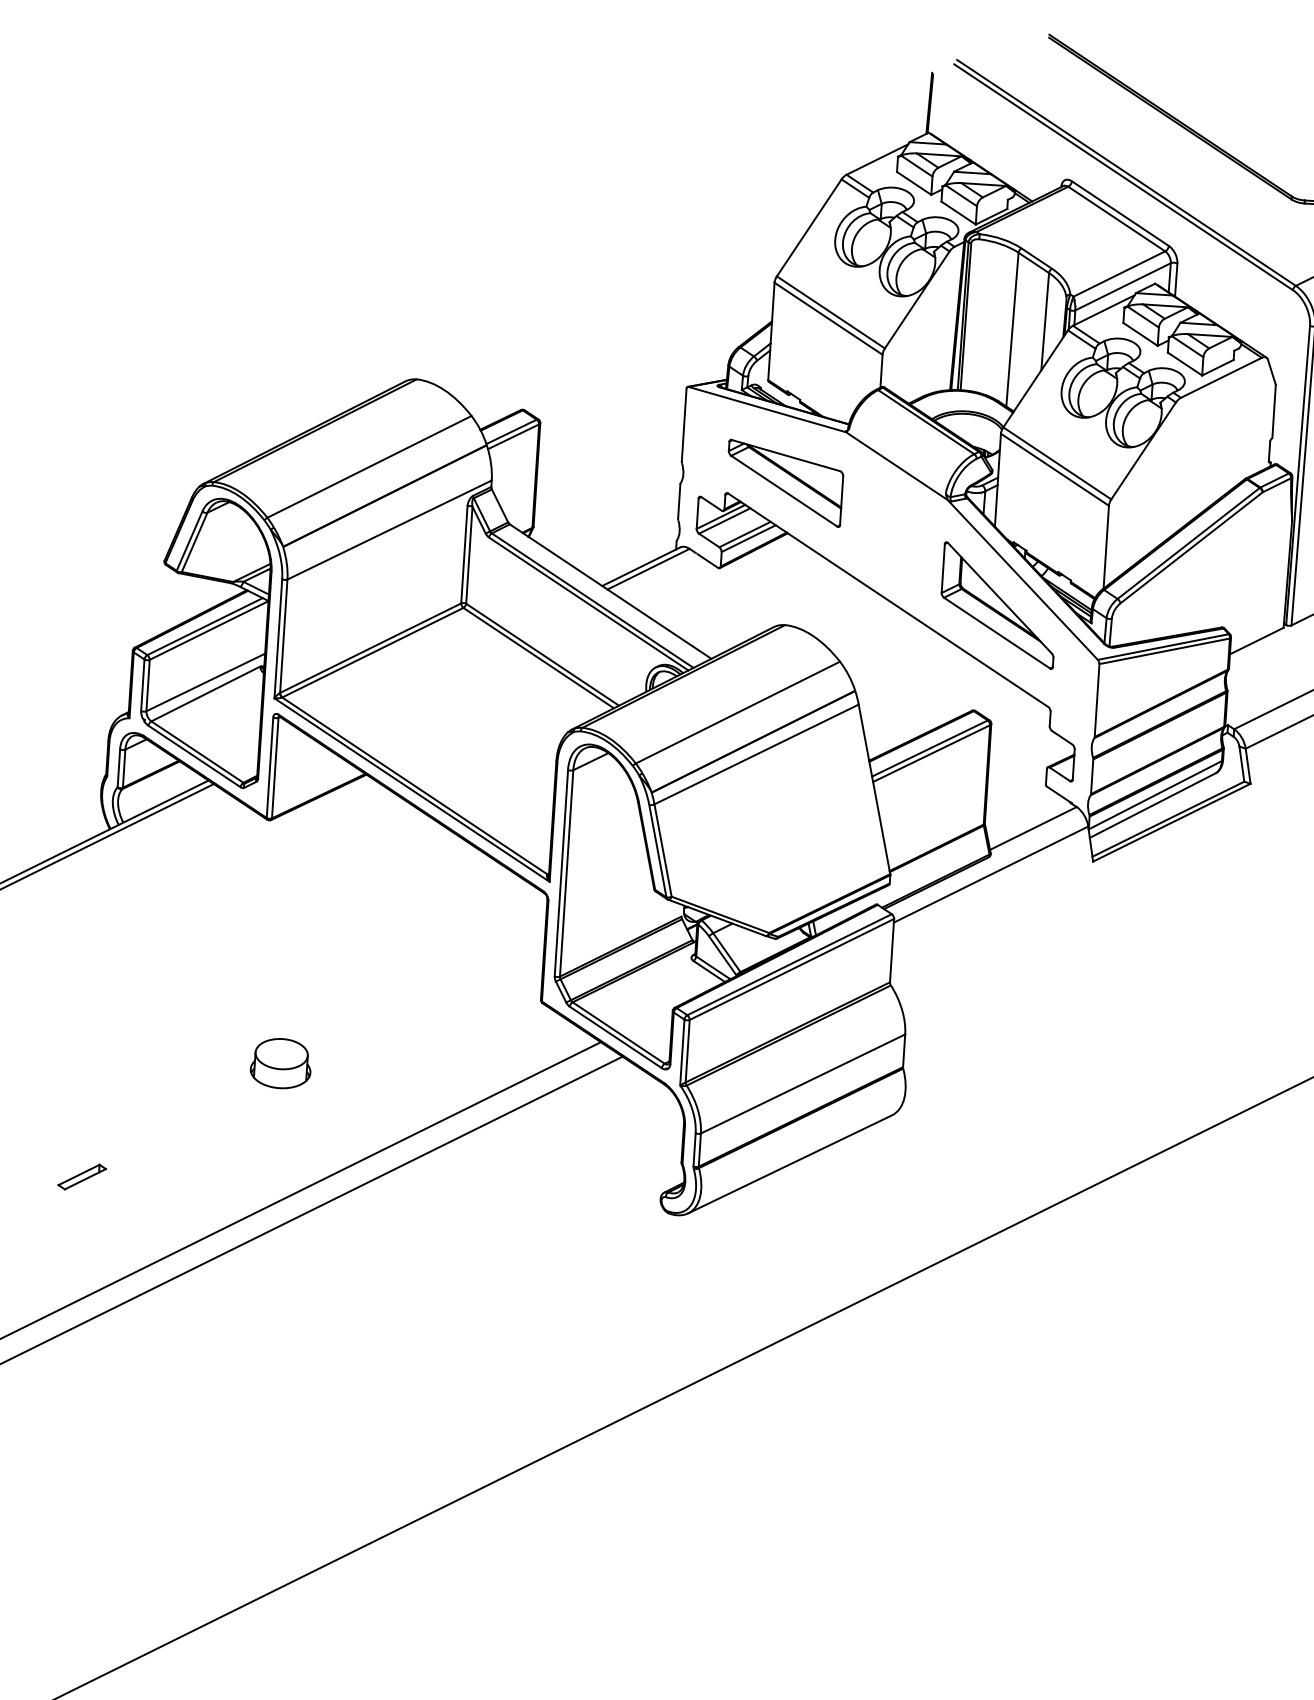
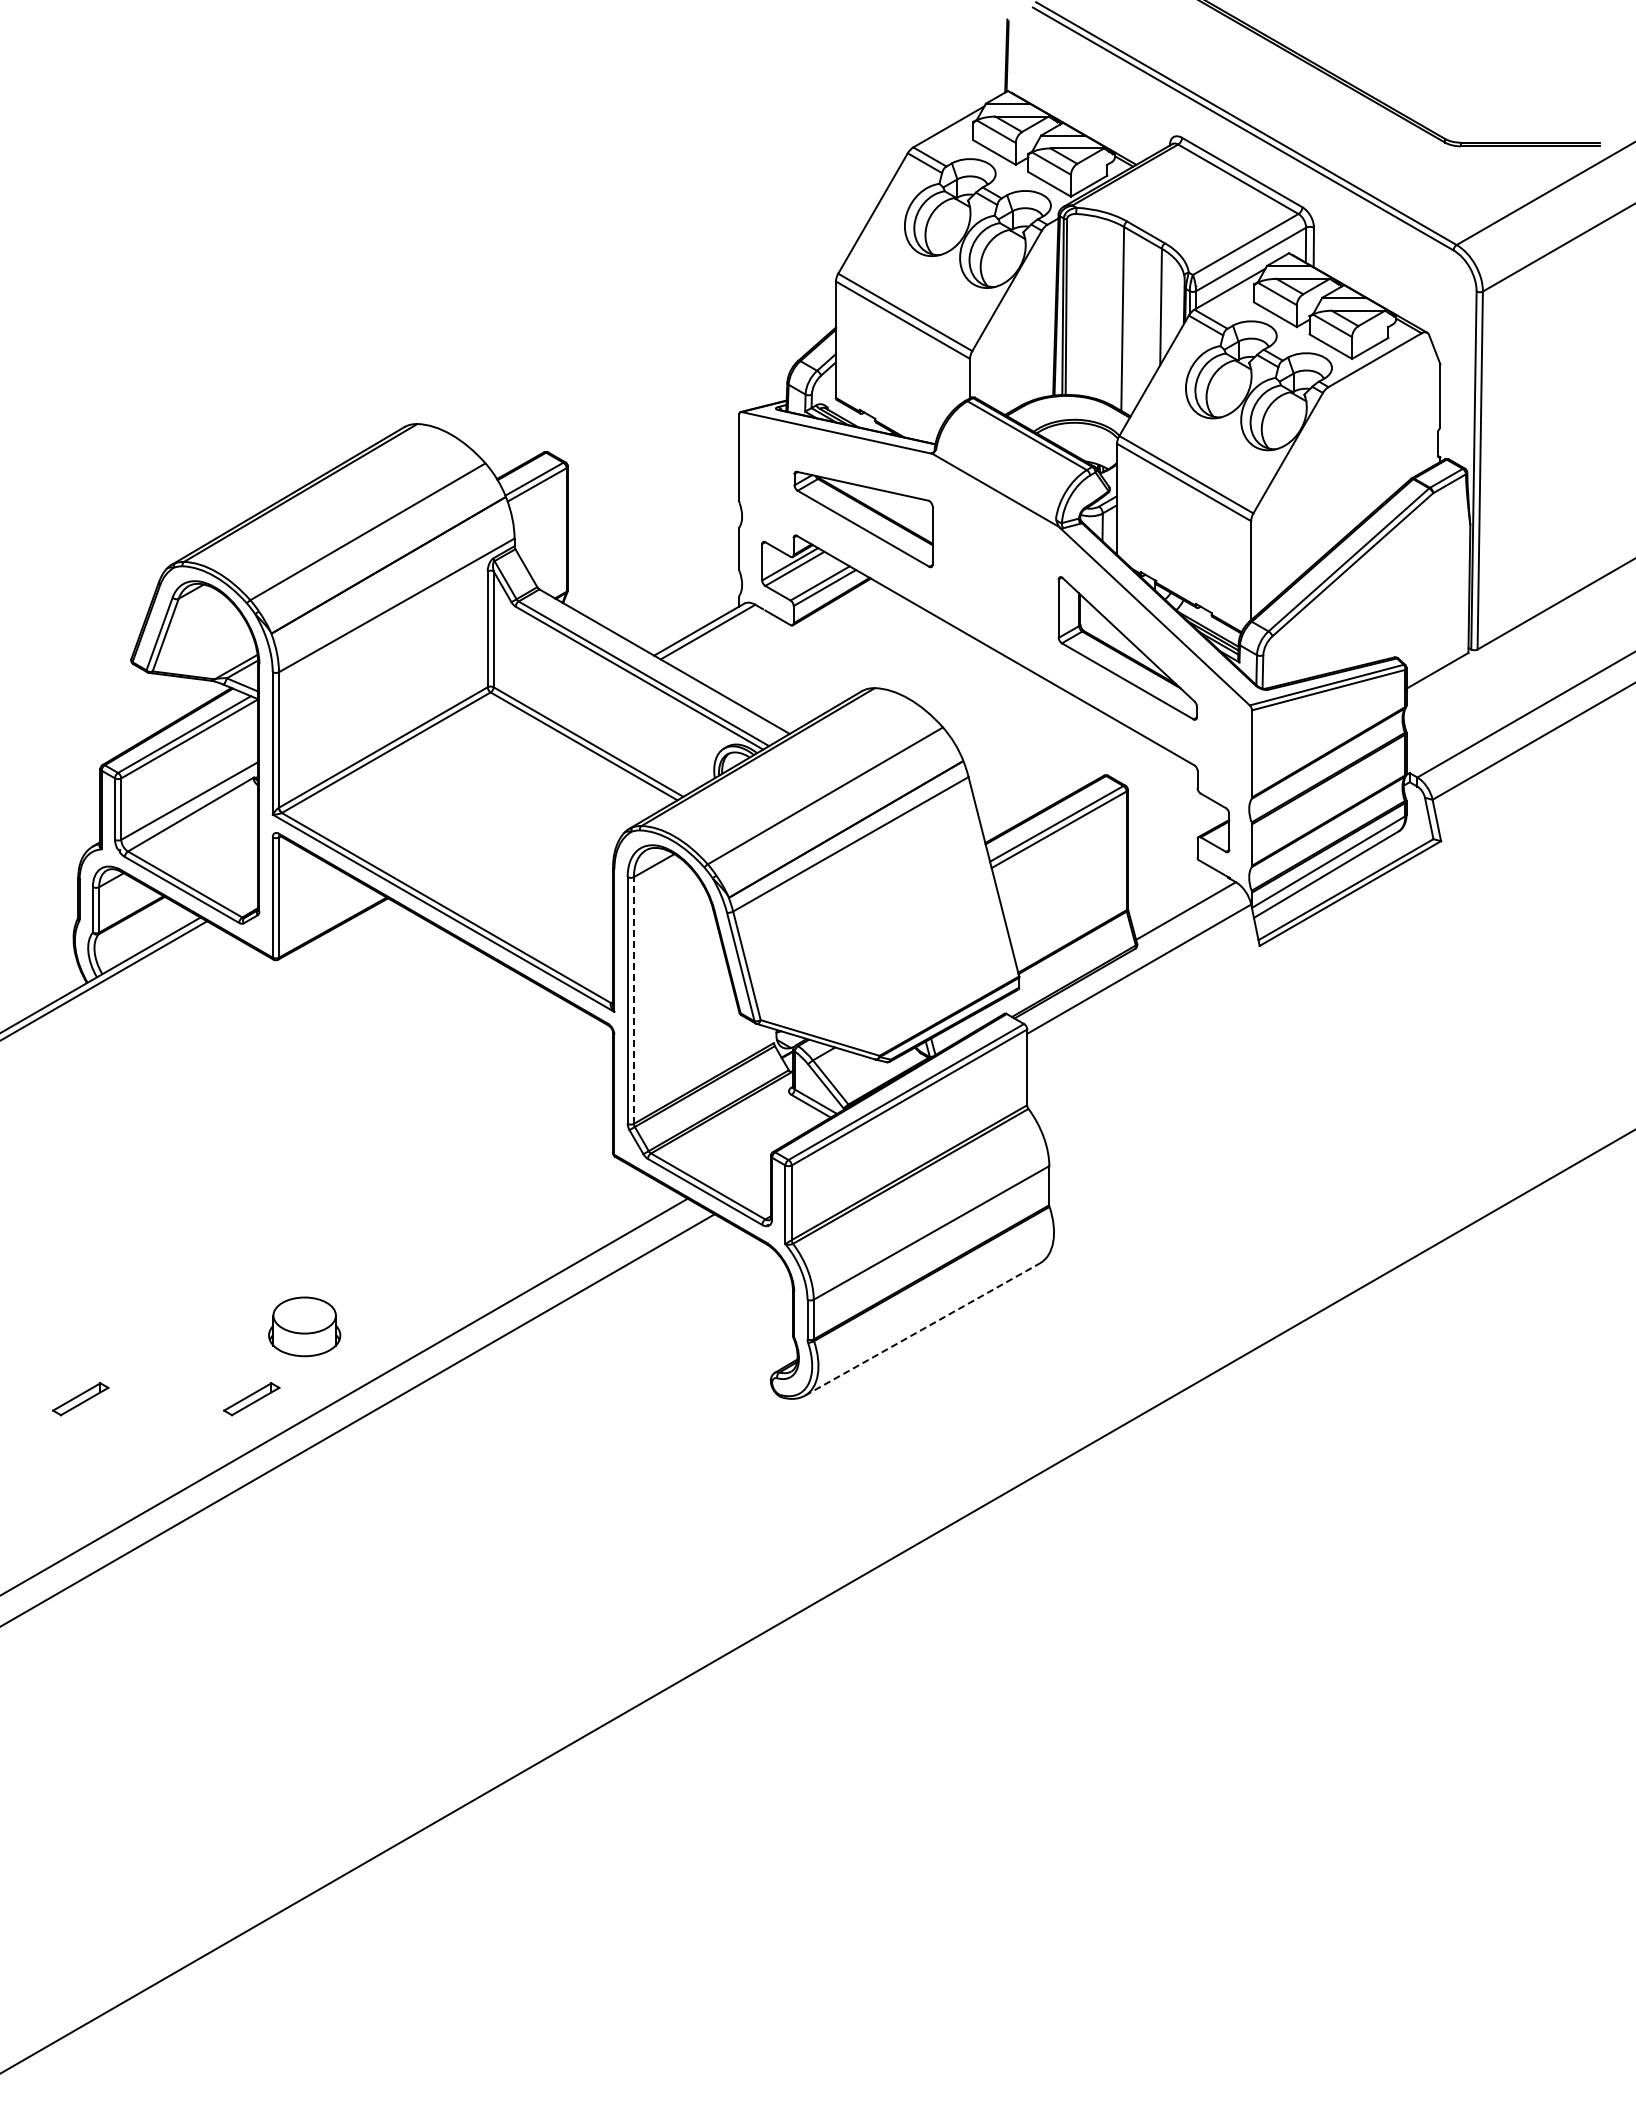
line: (566, 873) -> (633, 1000), solid -> dashed
part: (280, 1063) -> (304, 1326), moved
line: (790, 1164) -> (922, 1329), solid -> dashed
part: (225, 1186) -> (251, 1399), added

